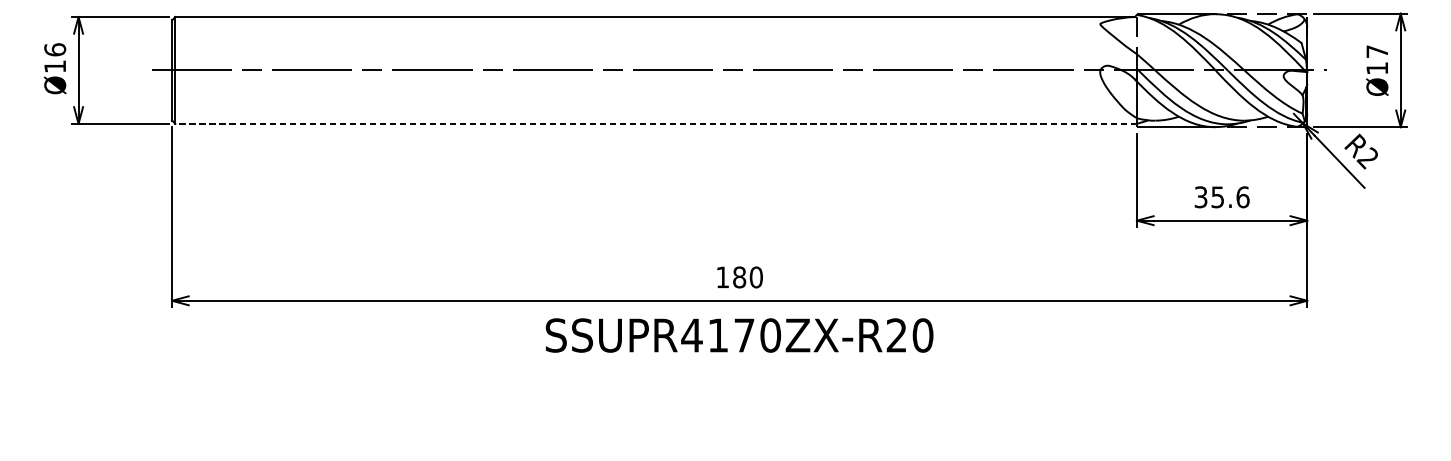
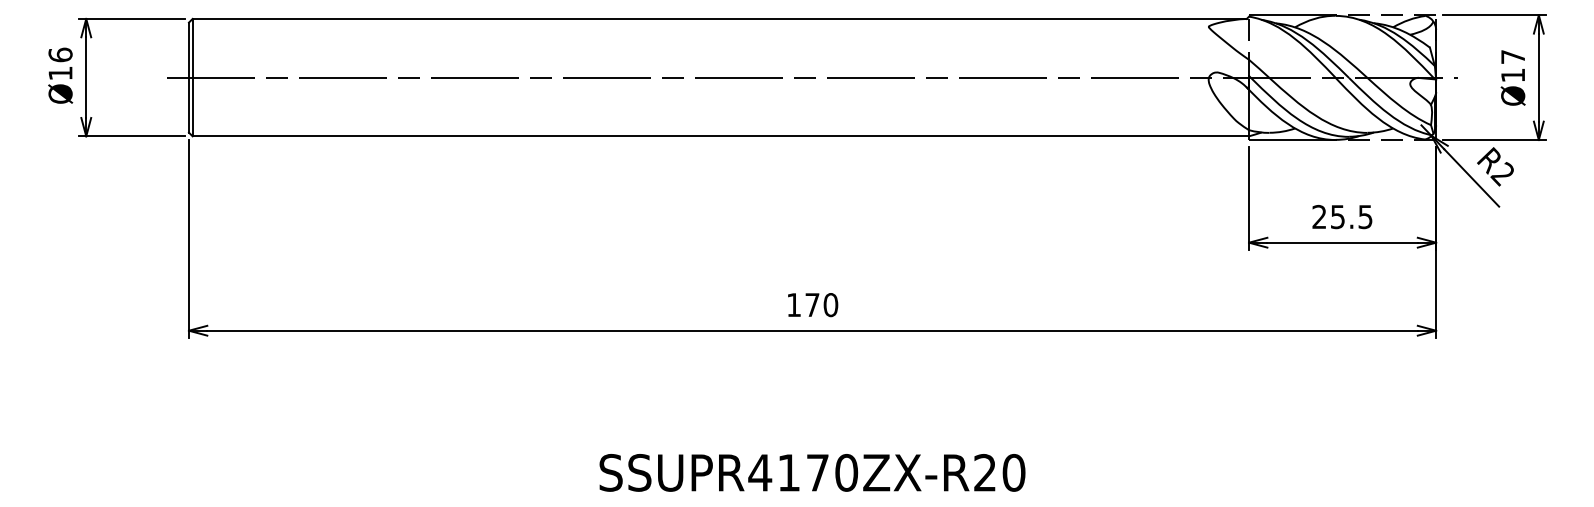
line: (655, 124) -> (720, 136), dashed -> solid
text: (1222, 196) -> (1342, 216), 35.6 -> 25.5
text: (739, 277) -> (812, 305), 180 -> 170
text: (739, 335) -> (812, 472), moved

